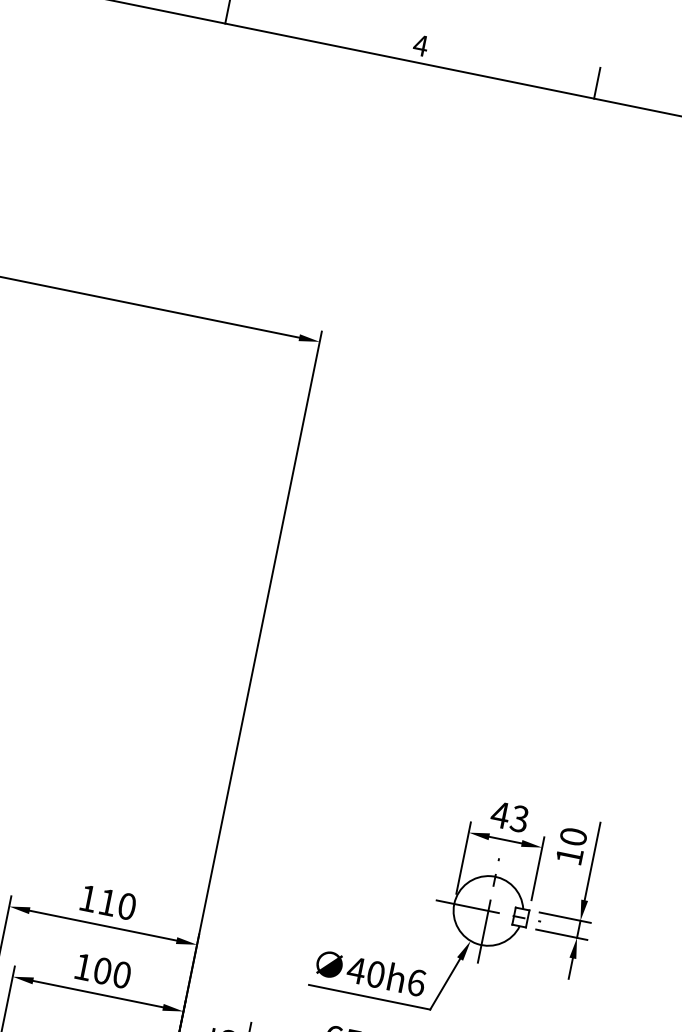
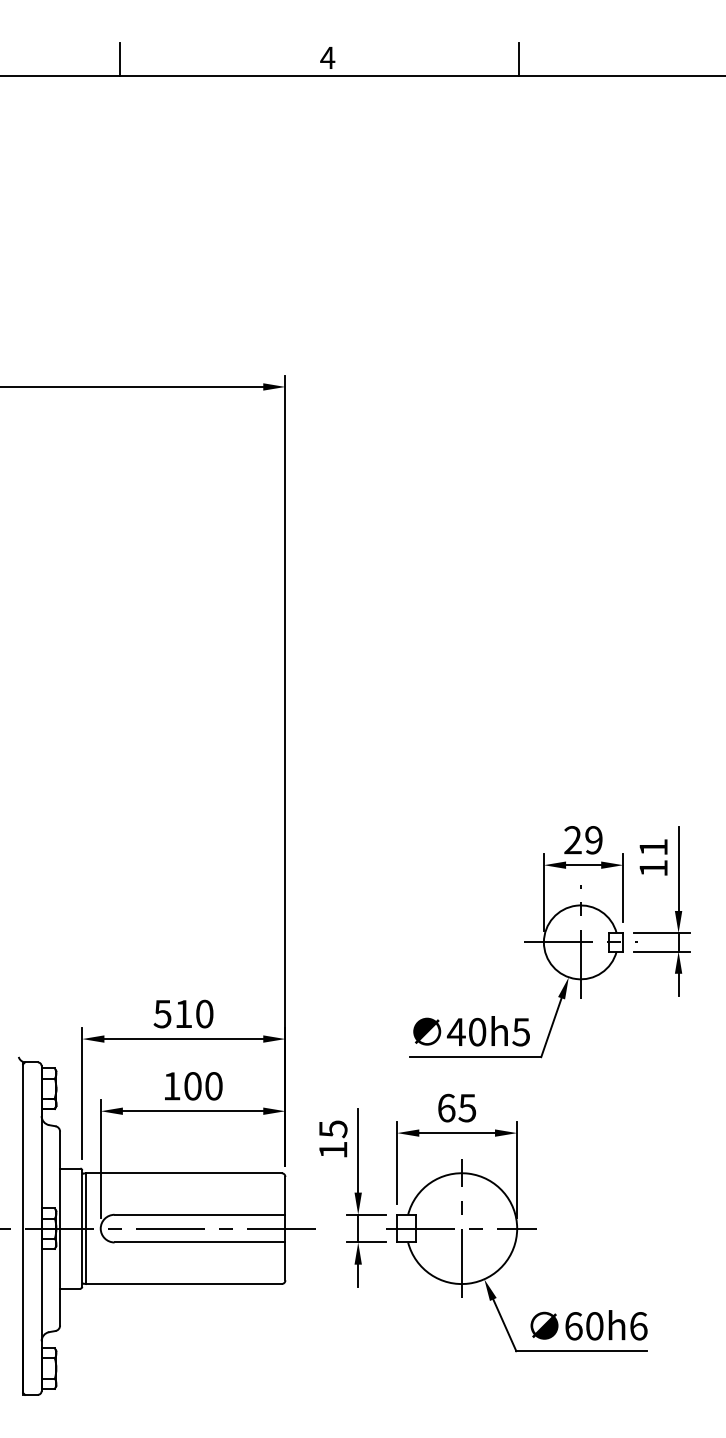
text: (509, 817) -> (582, 840), 43 -> 29
text: (573, 835) -> (653, 846), 10 -> 11
text: (88, 898) -> (162, 1014), 110 -> 510
text: (416, 982) -> (521, 1031), 40h6 -> 40h5

